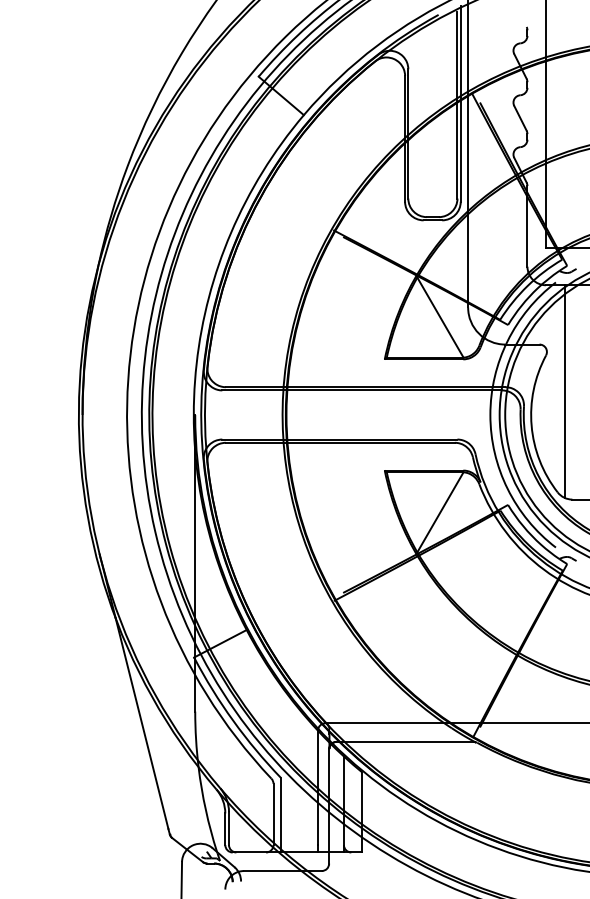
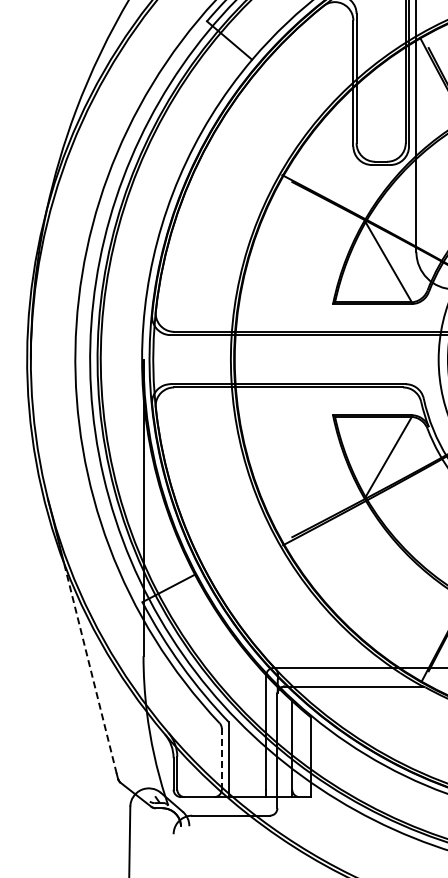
line: (142, 723) -> (90, 668), solid -> dashed
line: (273, 814) -> (221, 759), solid -> dashed

